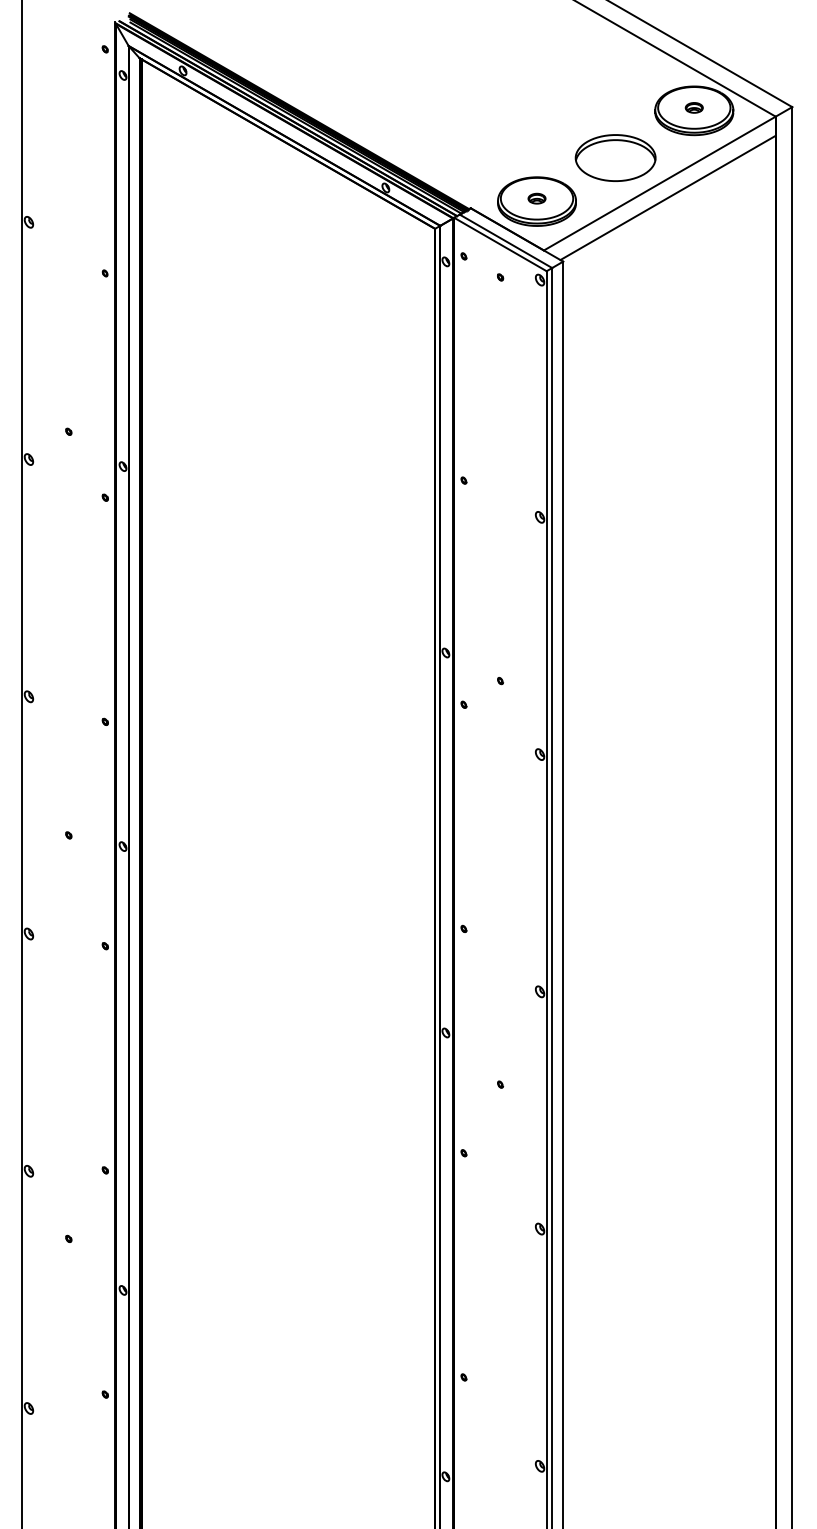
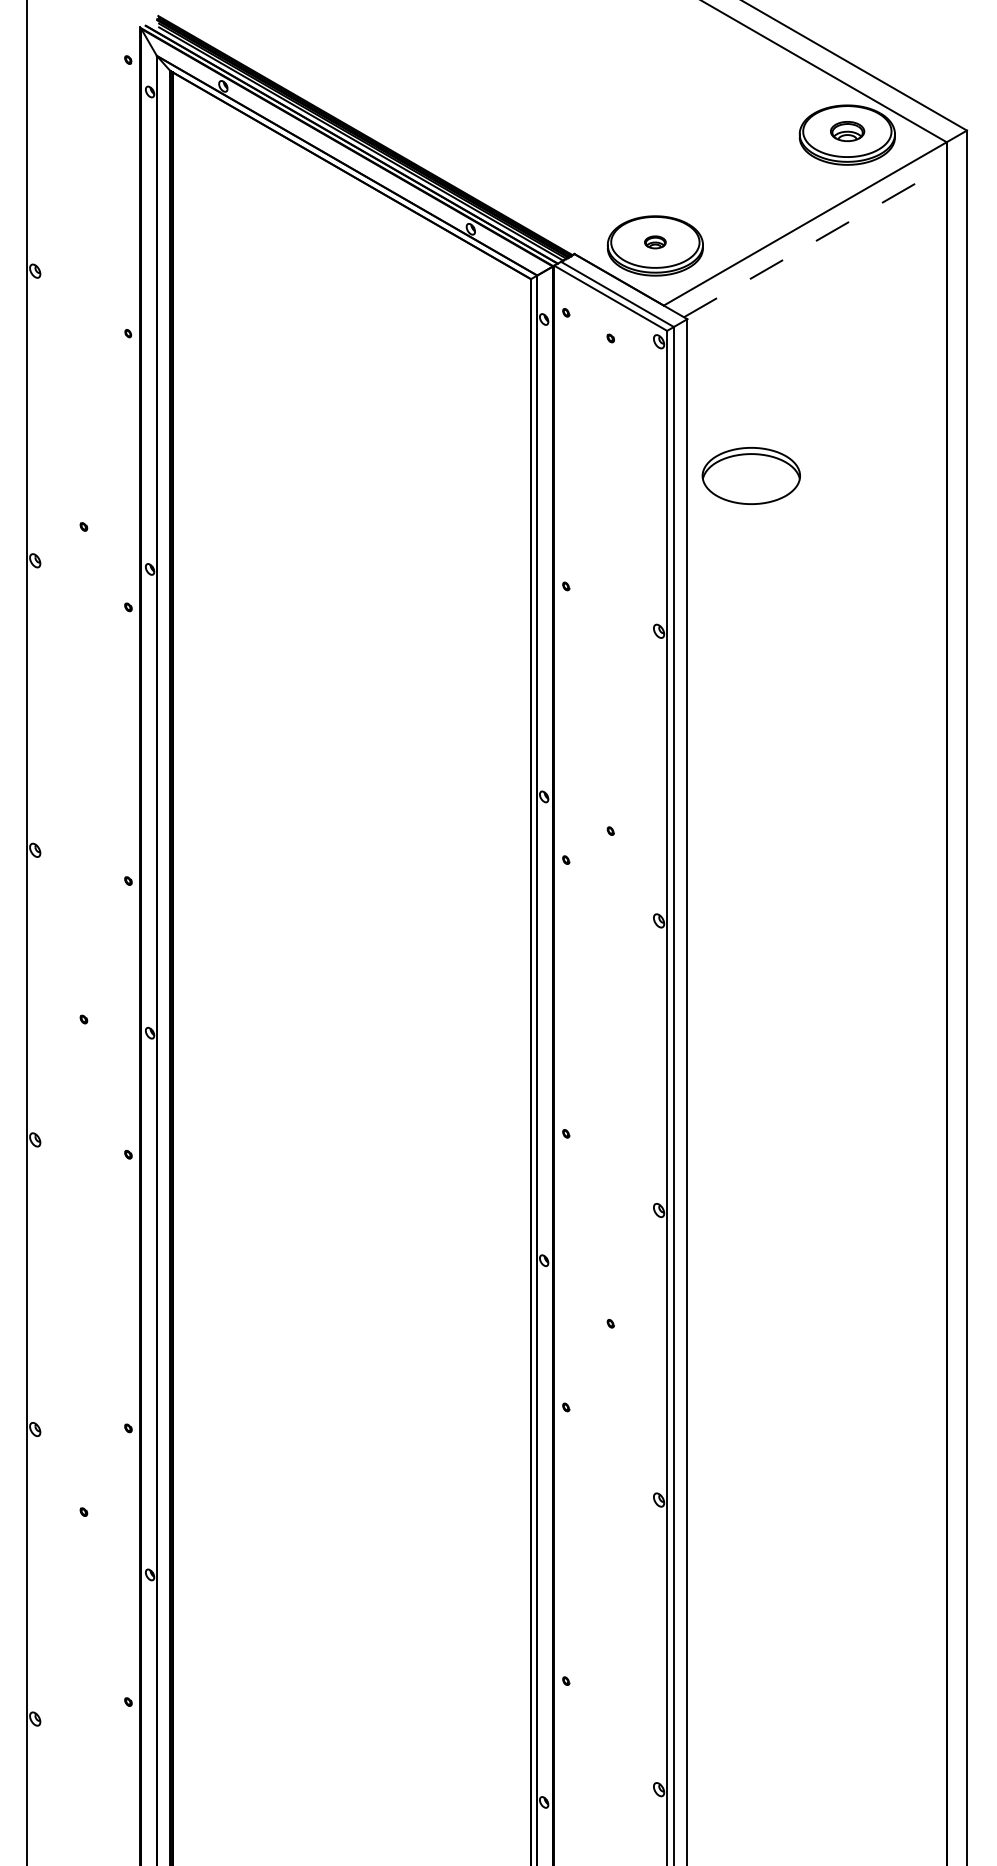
part: (693, 107) -> (846, 131), size x1.6
part: (615, 157) -> (751, 475), moved
line: (668, 197) -> (815, 240), solid -> dashed

